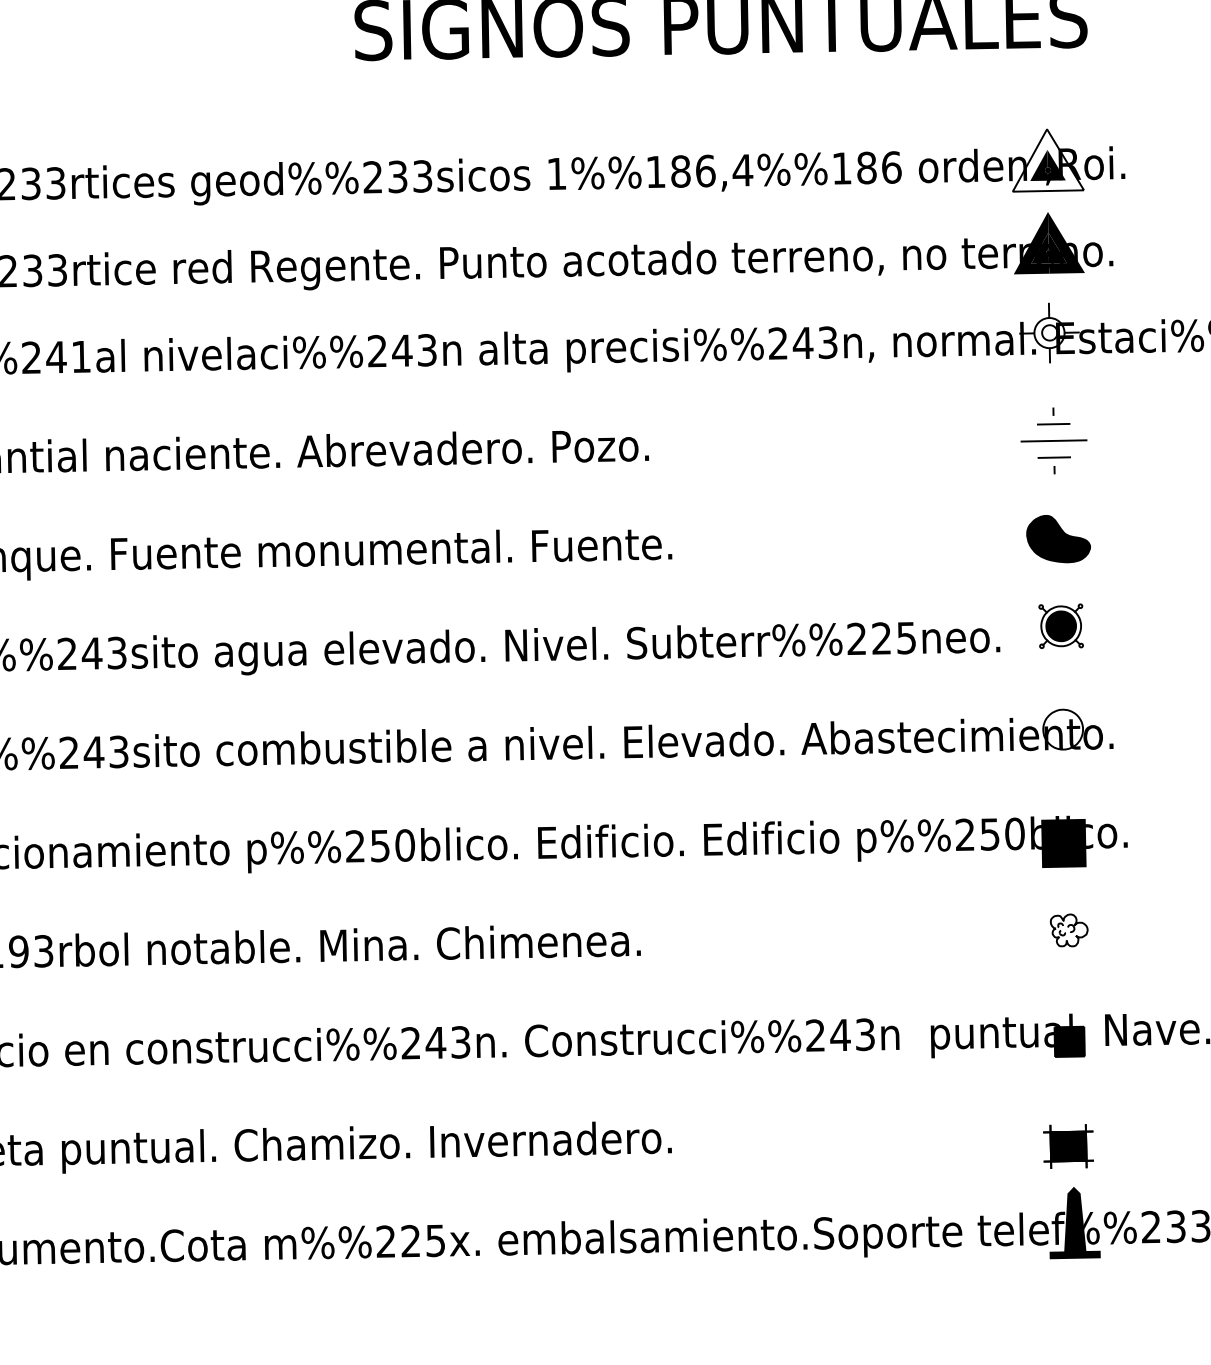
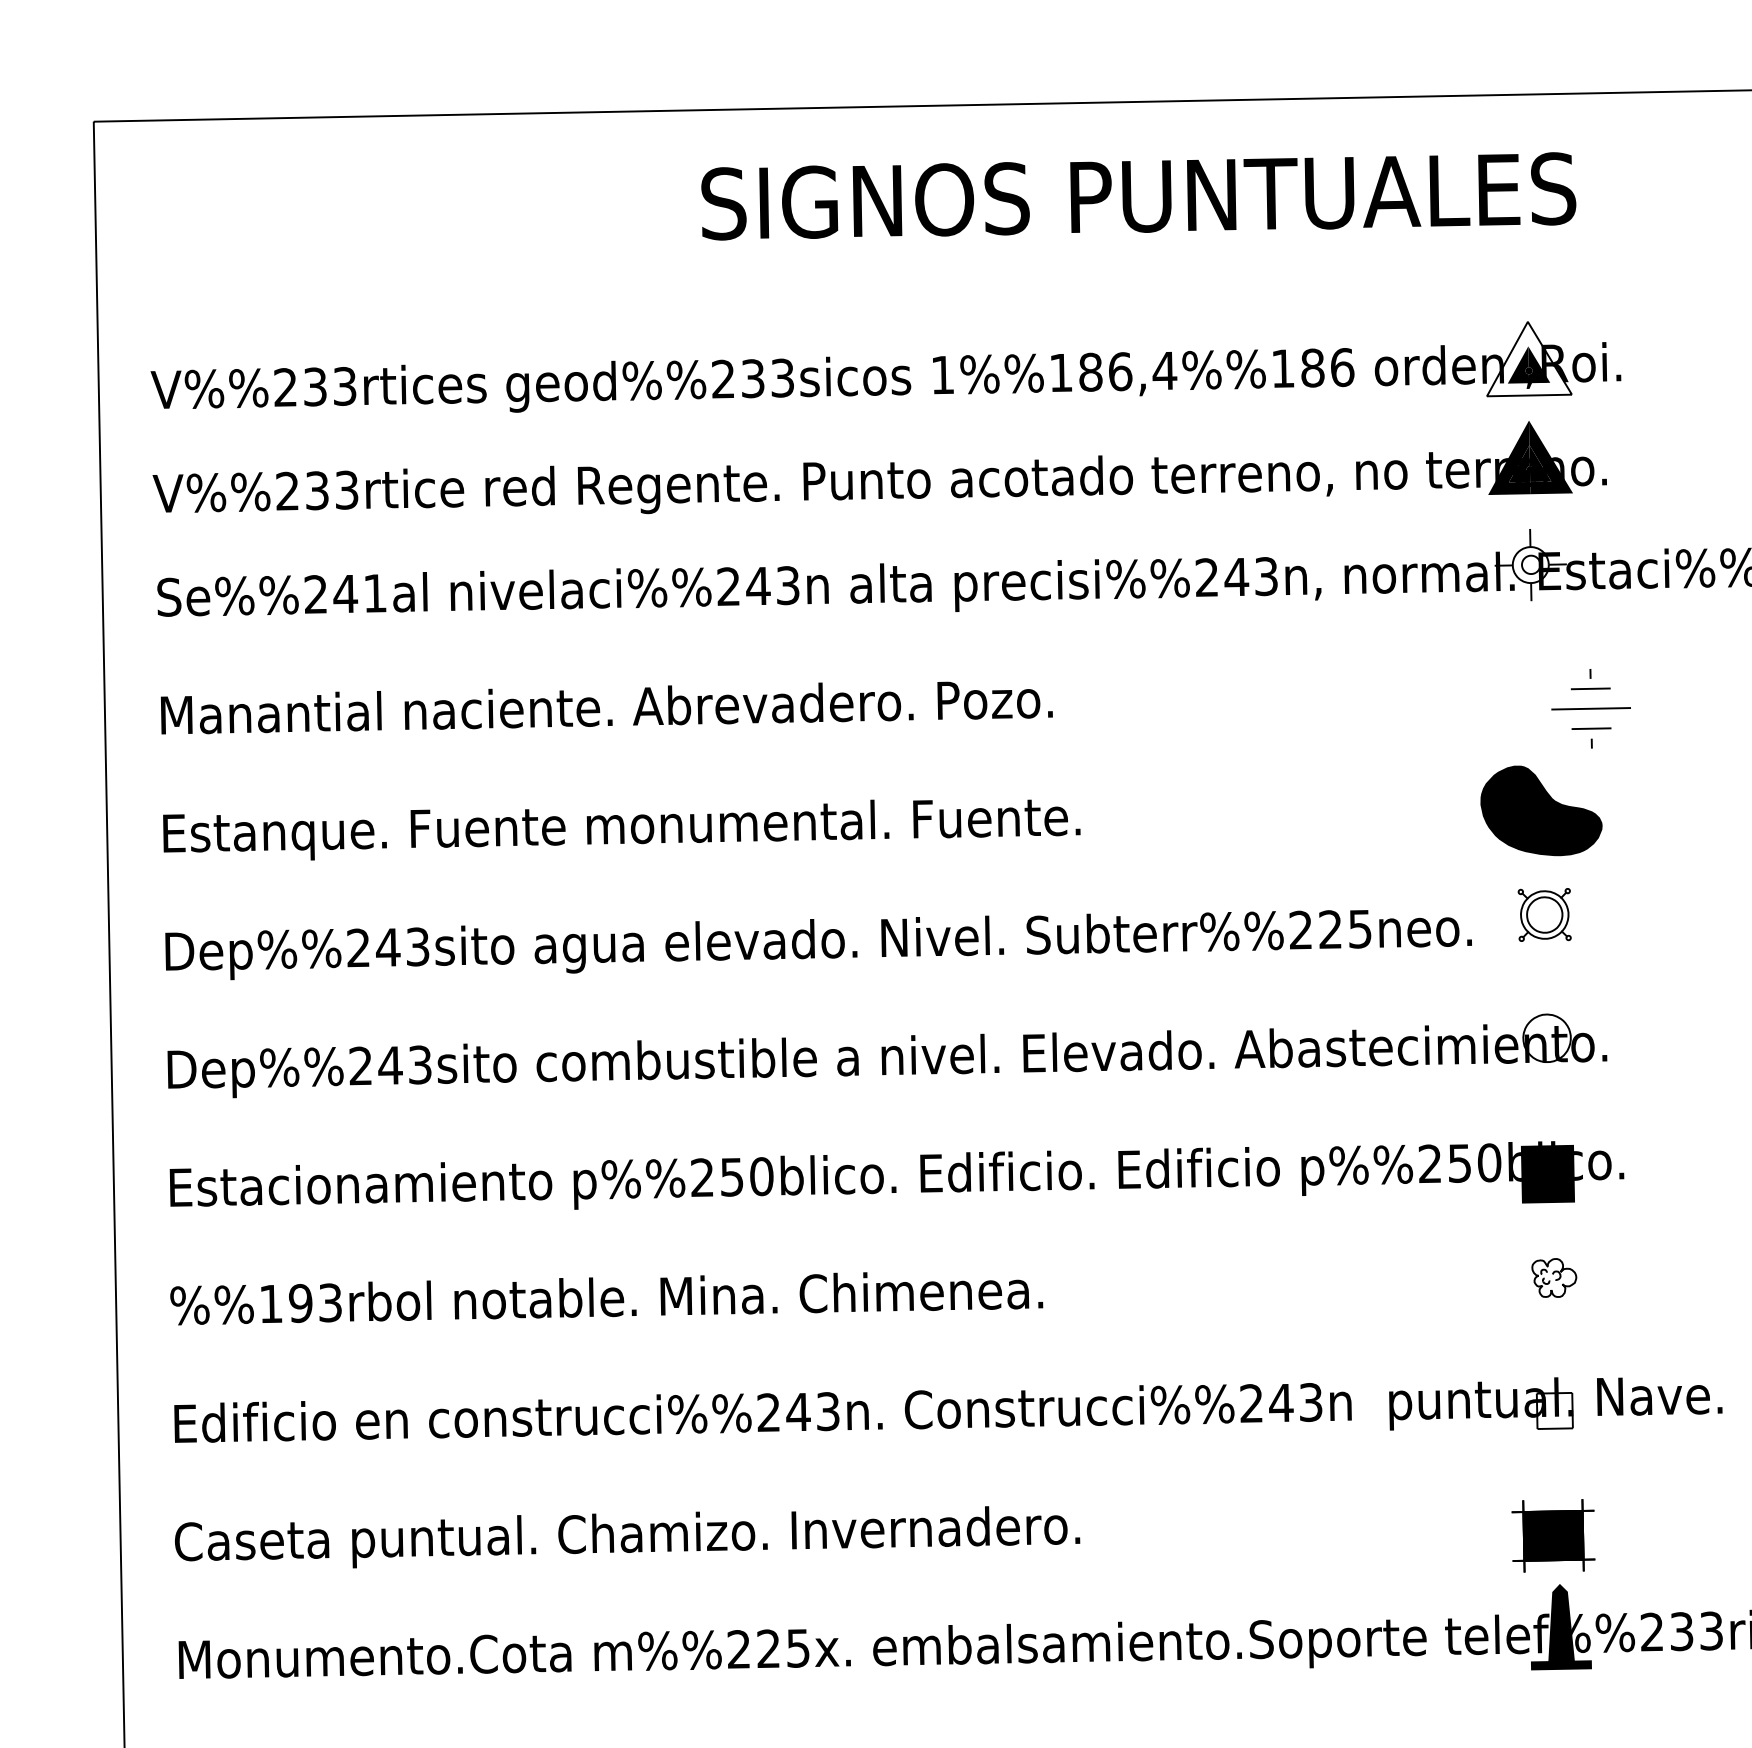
part: (1053, 440) -> (1590, 708), moved
part: (1058, 538) -> (1541, 810), size x1.6
fill: (1060, 625) -> (1544, 914), removed
fill: (1069, 1041) -> (1554, 1410), removed
part: (1068, 1146) -> (1553, 1535), size x1.4

